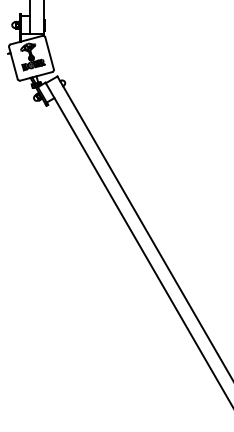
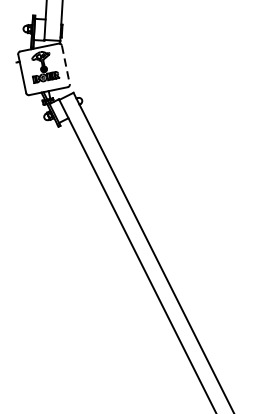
line: (49, 53) -> (65, 64), solid -> dashed

